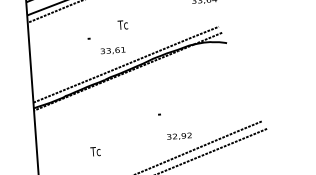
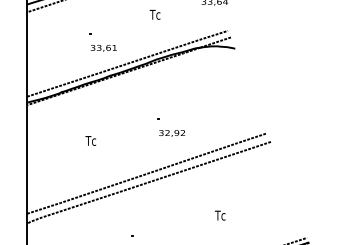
text: (122, 24) -> (154, 14), moved
text: (112, 50) -> (103, 47), moved
text: (179, 136) -> (172, 133), moved
text: (95, 151) -> (90, 140), moved

